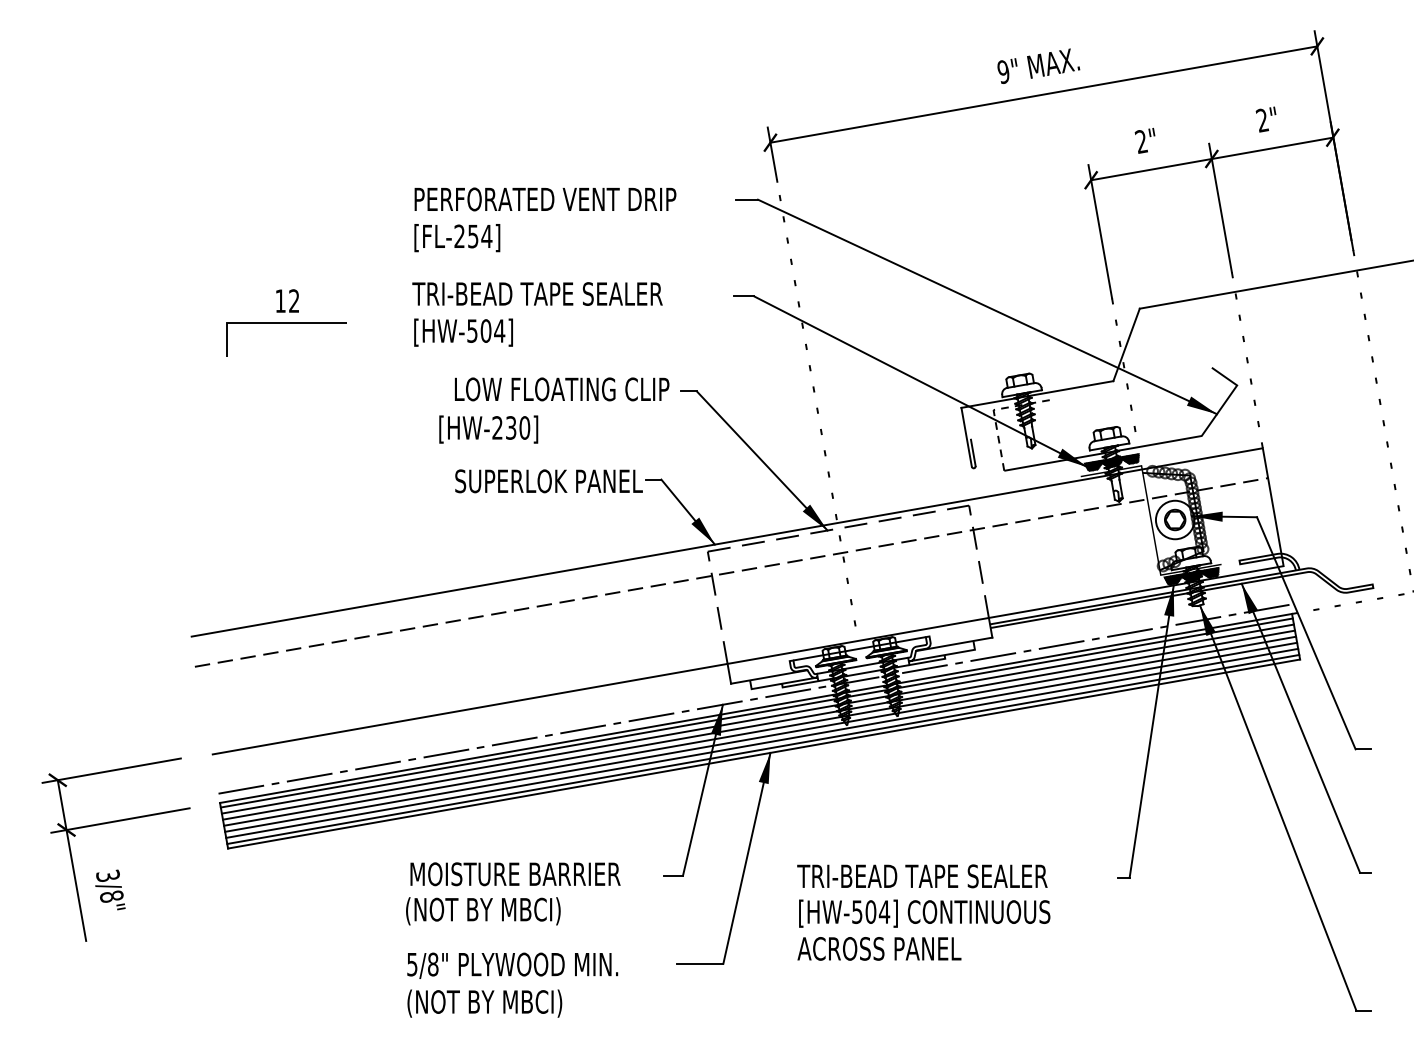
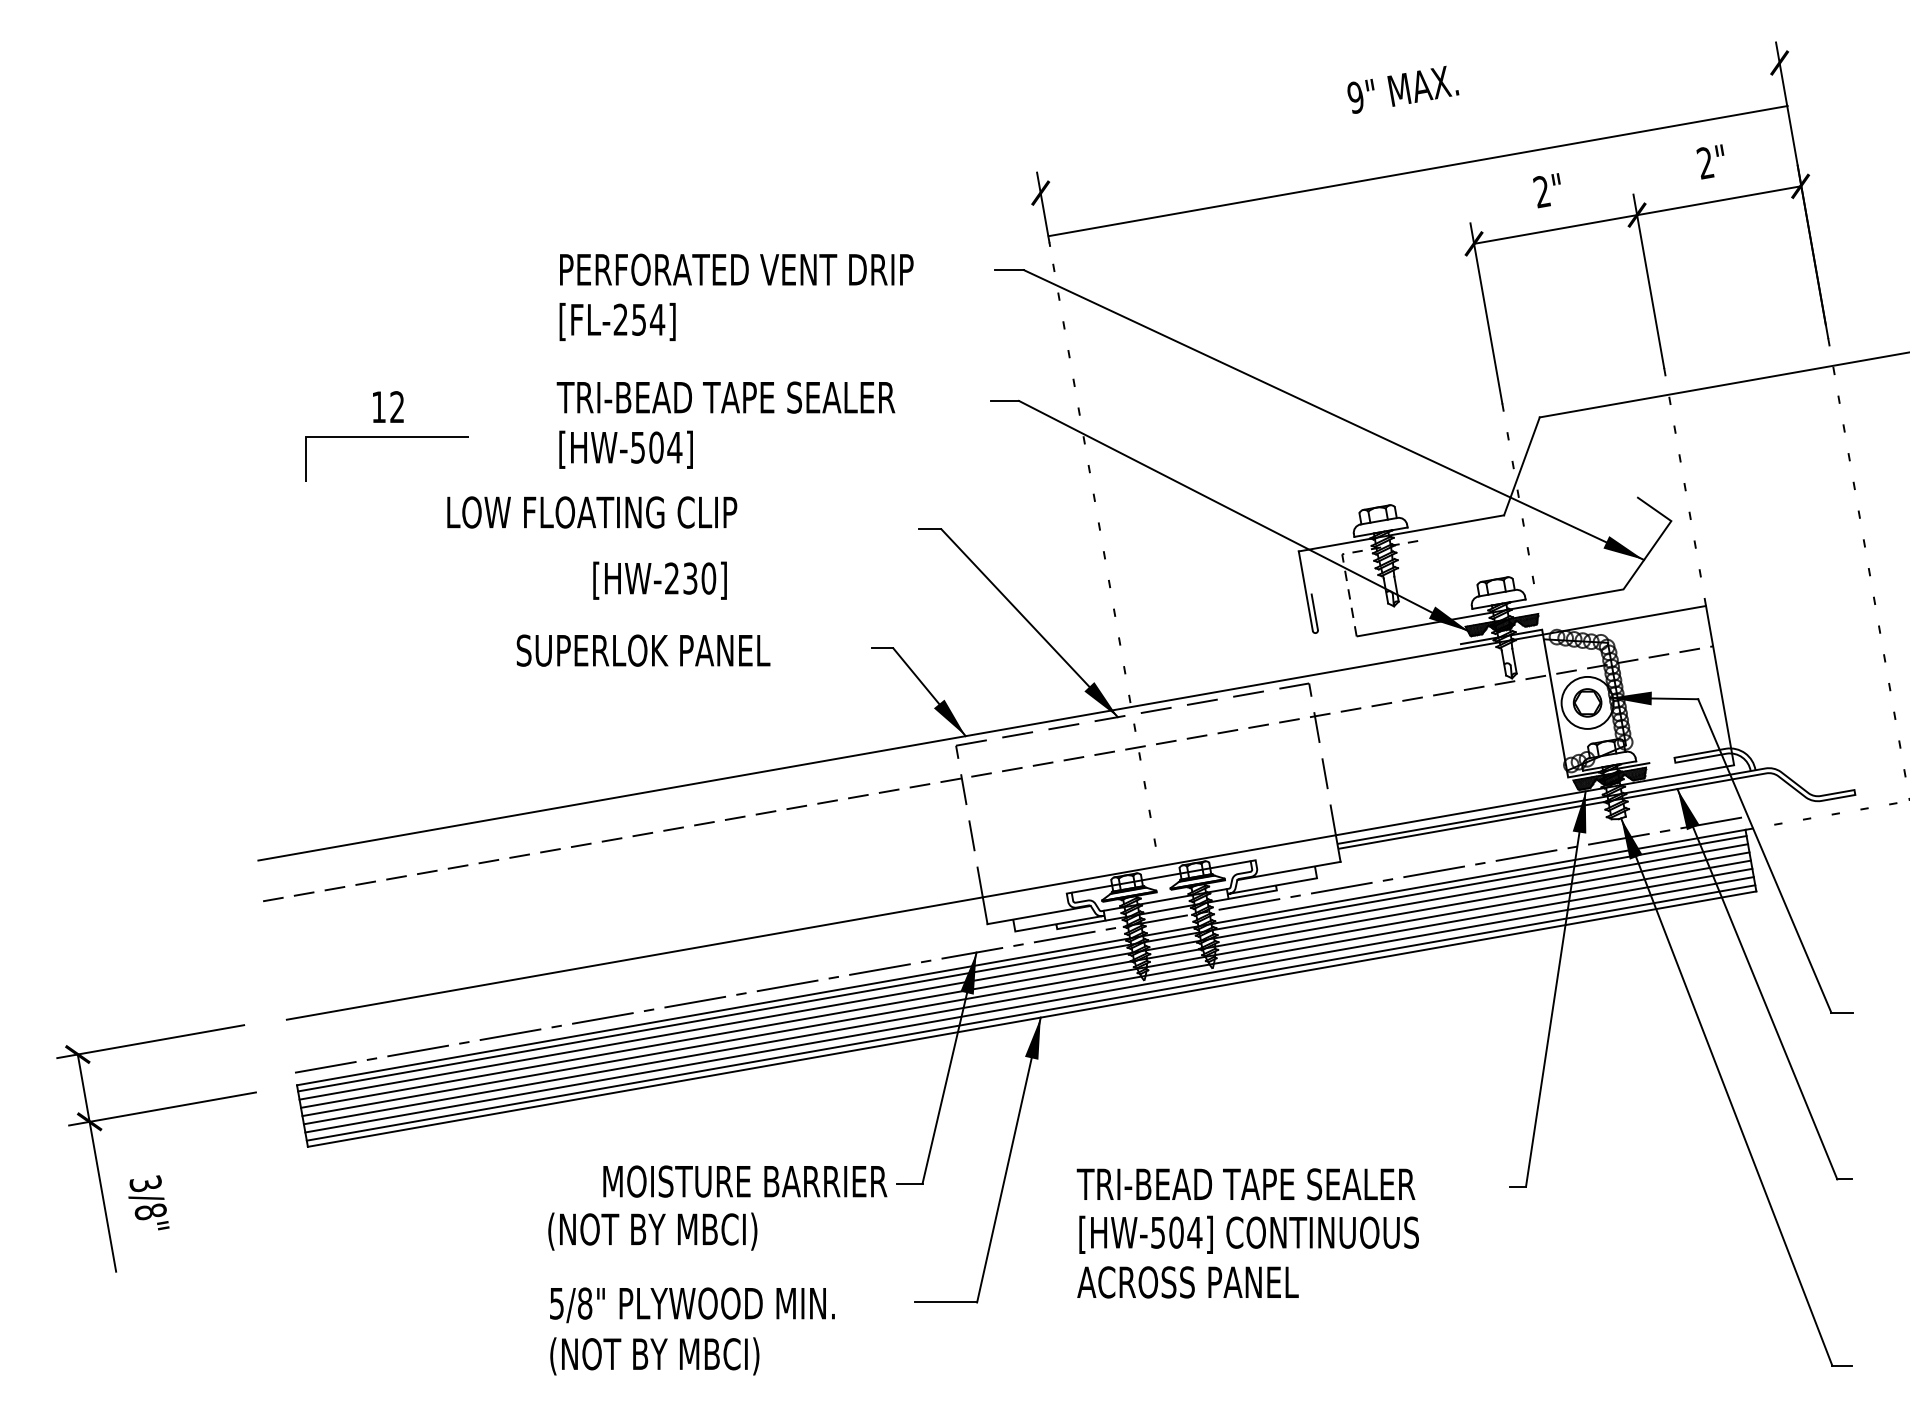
line: (1043, 94) -> (1417, 171), moved
text: (562, 389) -> (592, 512), moved
text: (548, 481) -> (643, 650), moved
text: (515, 874) -> (745, 1181), moved

